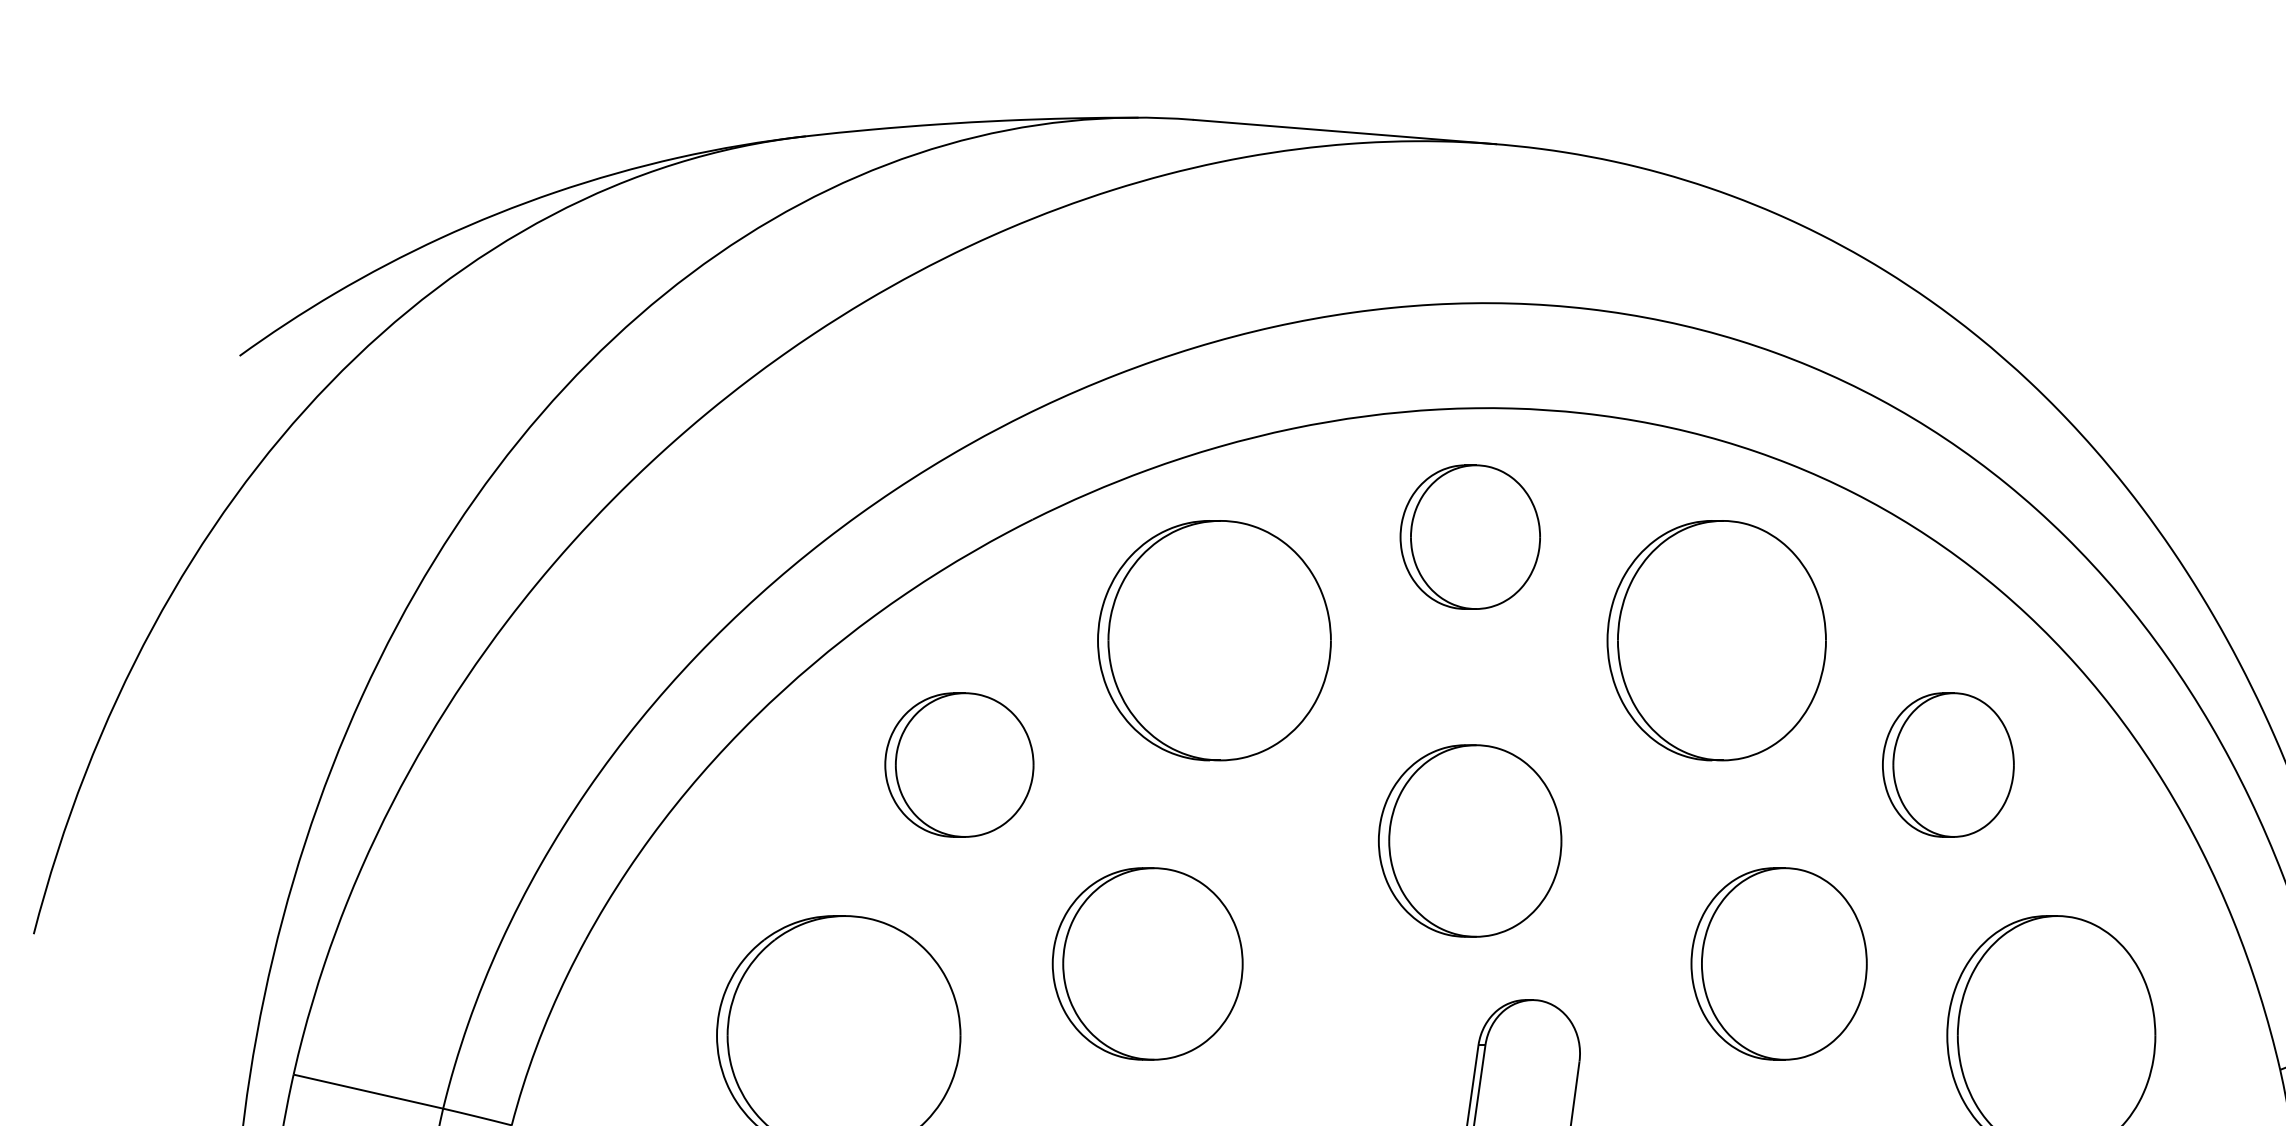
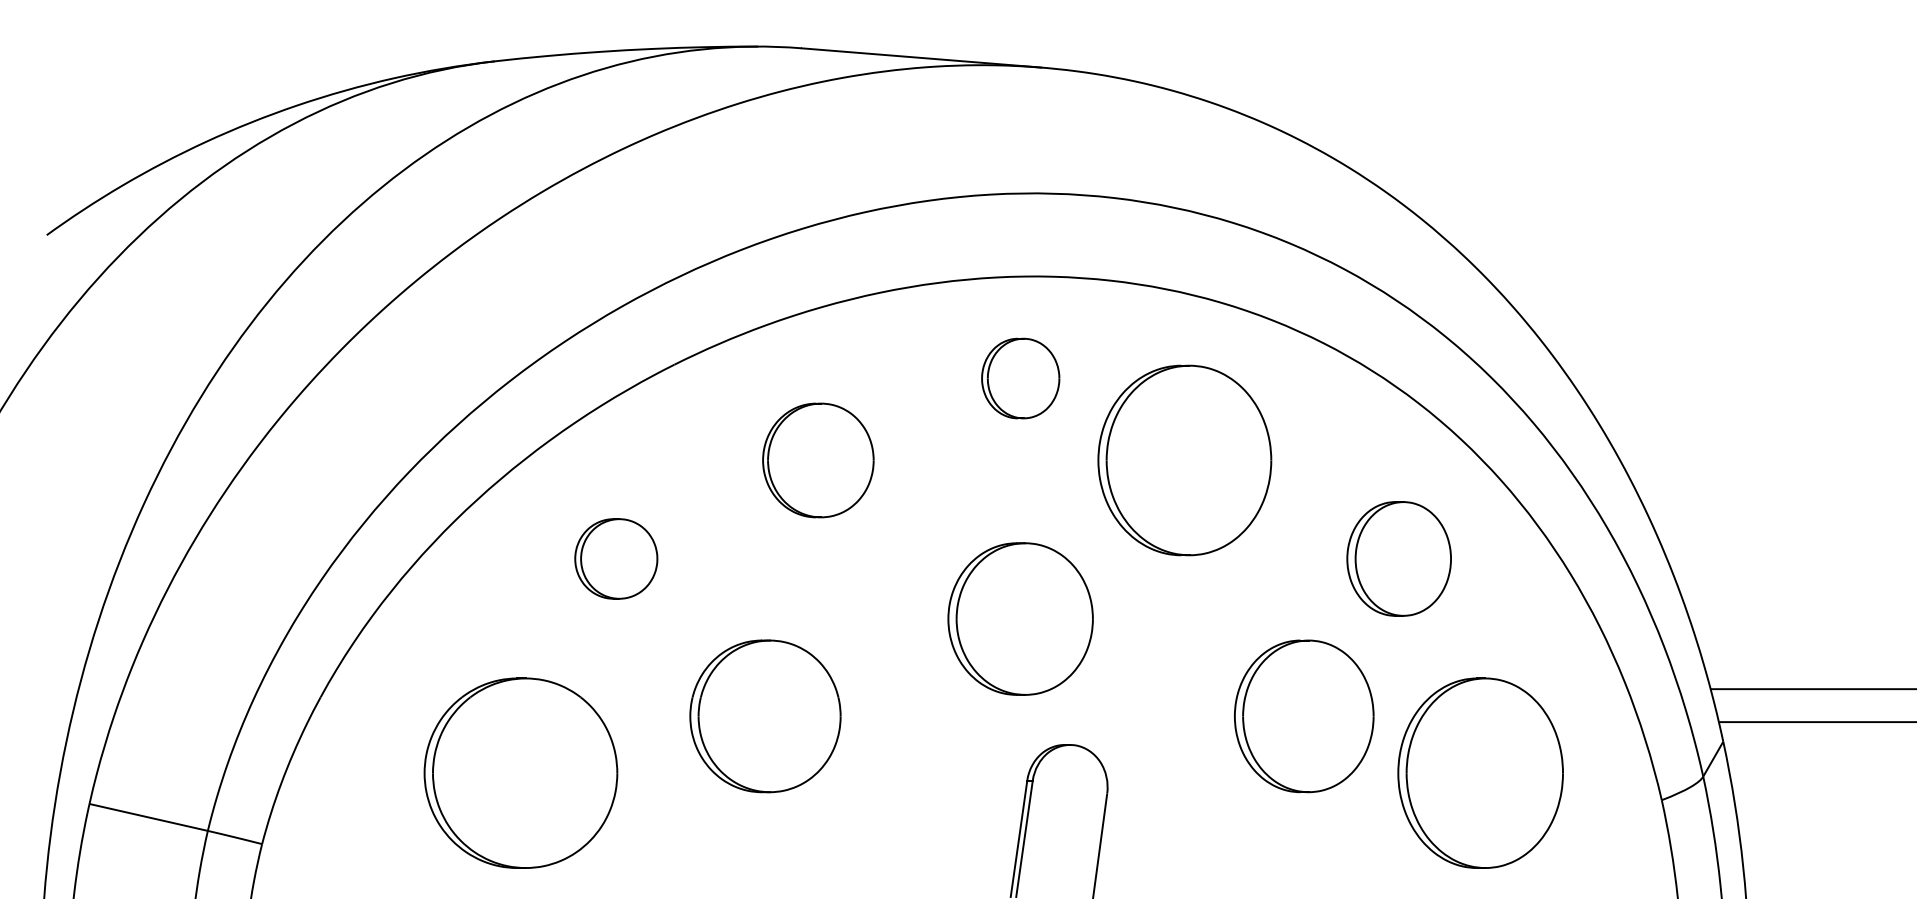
part: (1469, 537) -> (1020, 378), size x0.7
part: (1214, 640) -> (818, 460), size x0.6
part: (1716, 640) -> (1184, 460), moved
part: (958, 764) -> (615, 558), size x0.7
part: (1779, 964) -> (1304, 716), moved

